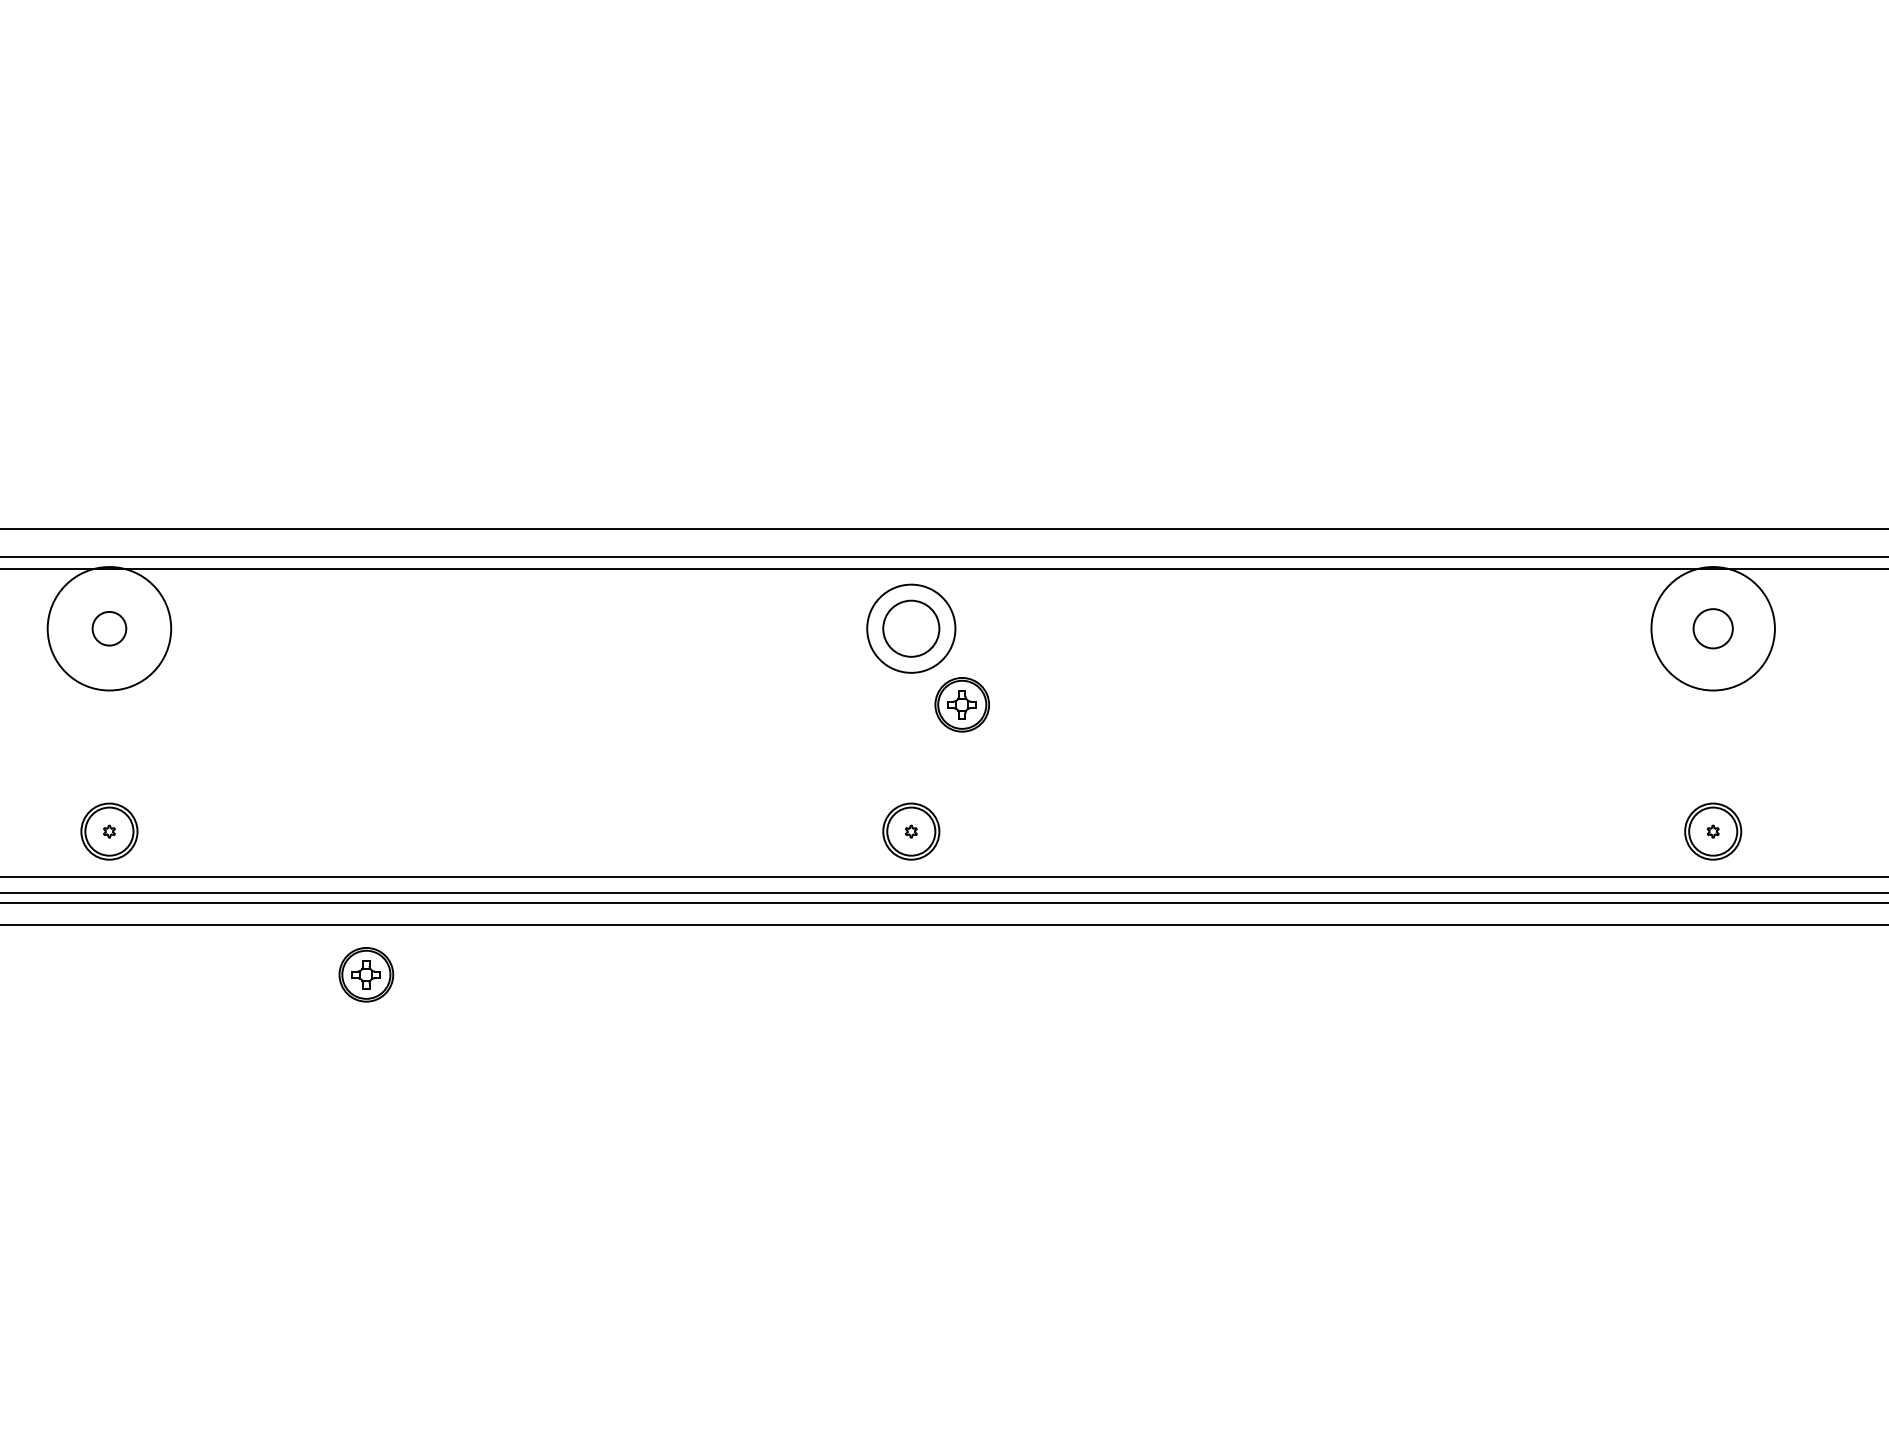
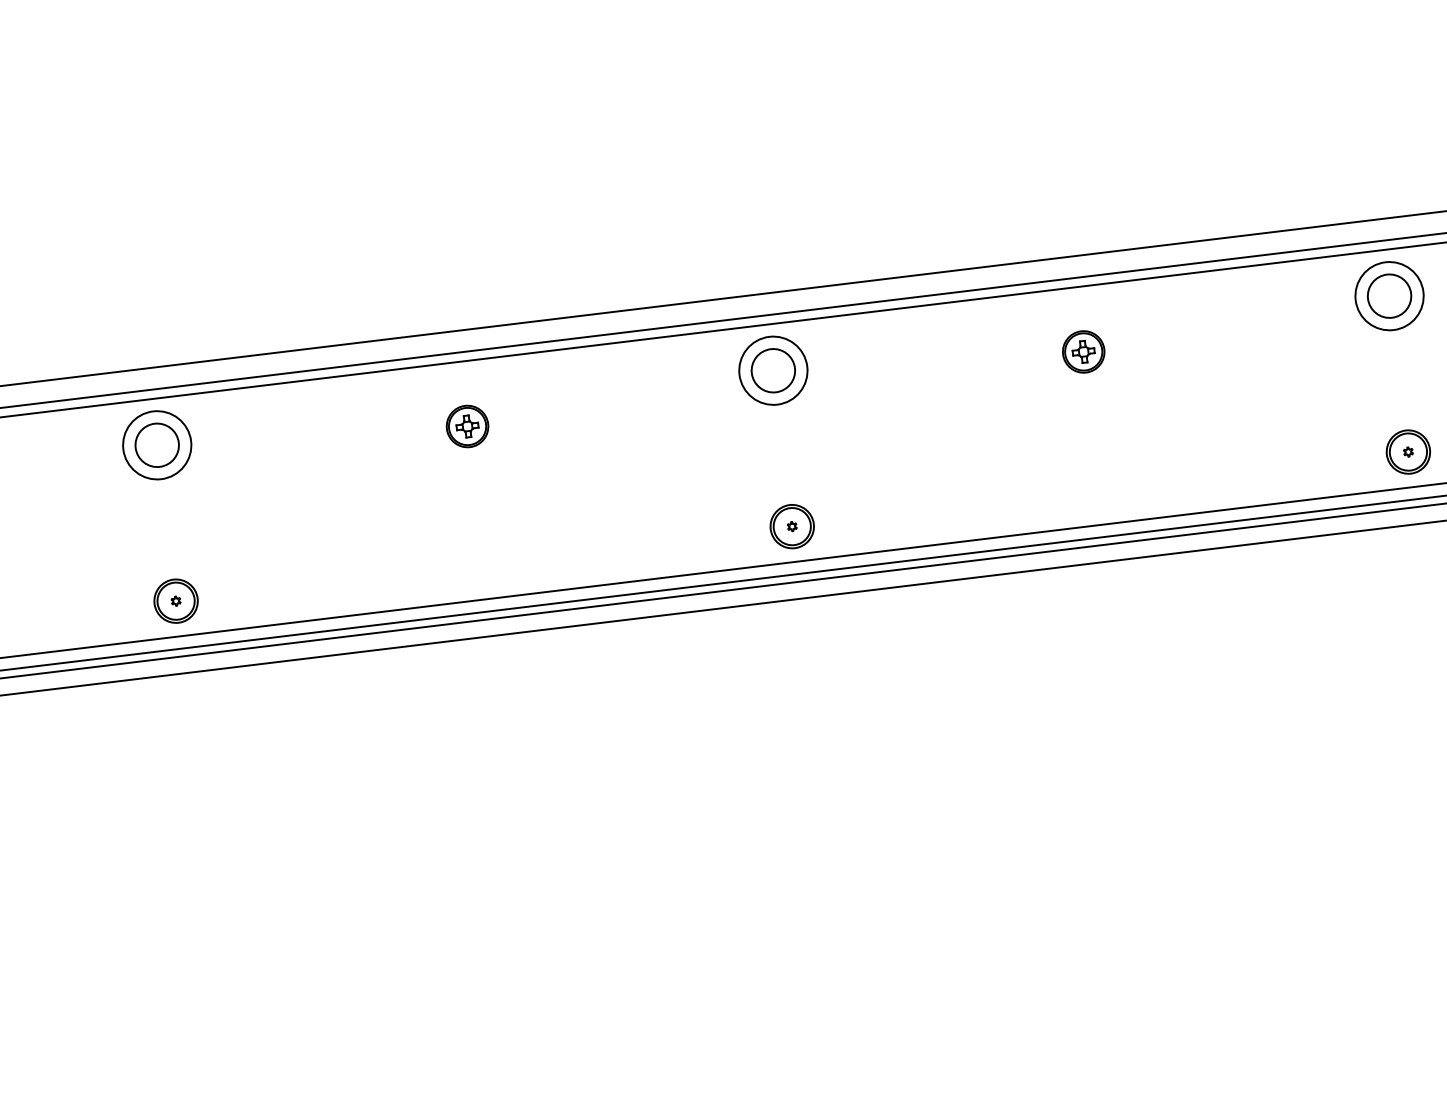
circle: (109, 628) -> (157, 445), size x0.71
circle: (109, 628) -> (157, 445), size x1.67
circle: (1713, 628) -> (1389, 295), size x0.71
circle: (1713, 628) -> (1389, 295), size x1.43
part: (961, 704) -> (1083, 351), moved
part: (366, 974) -> (467, 426), moved

